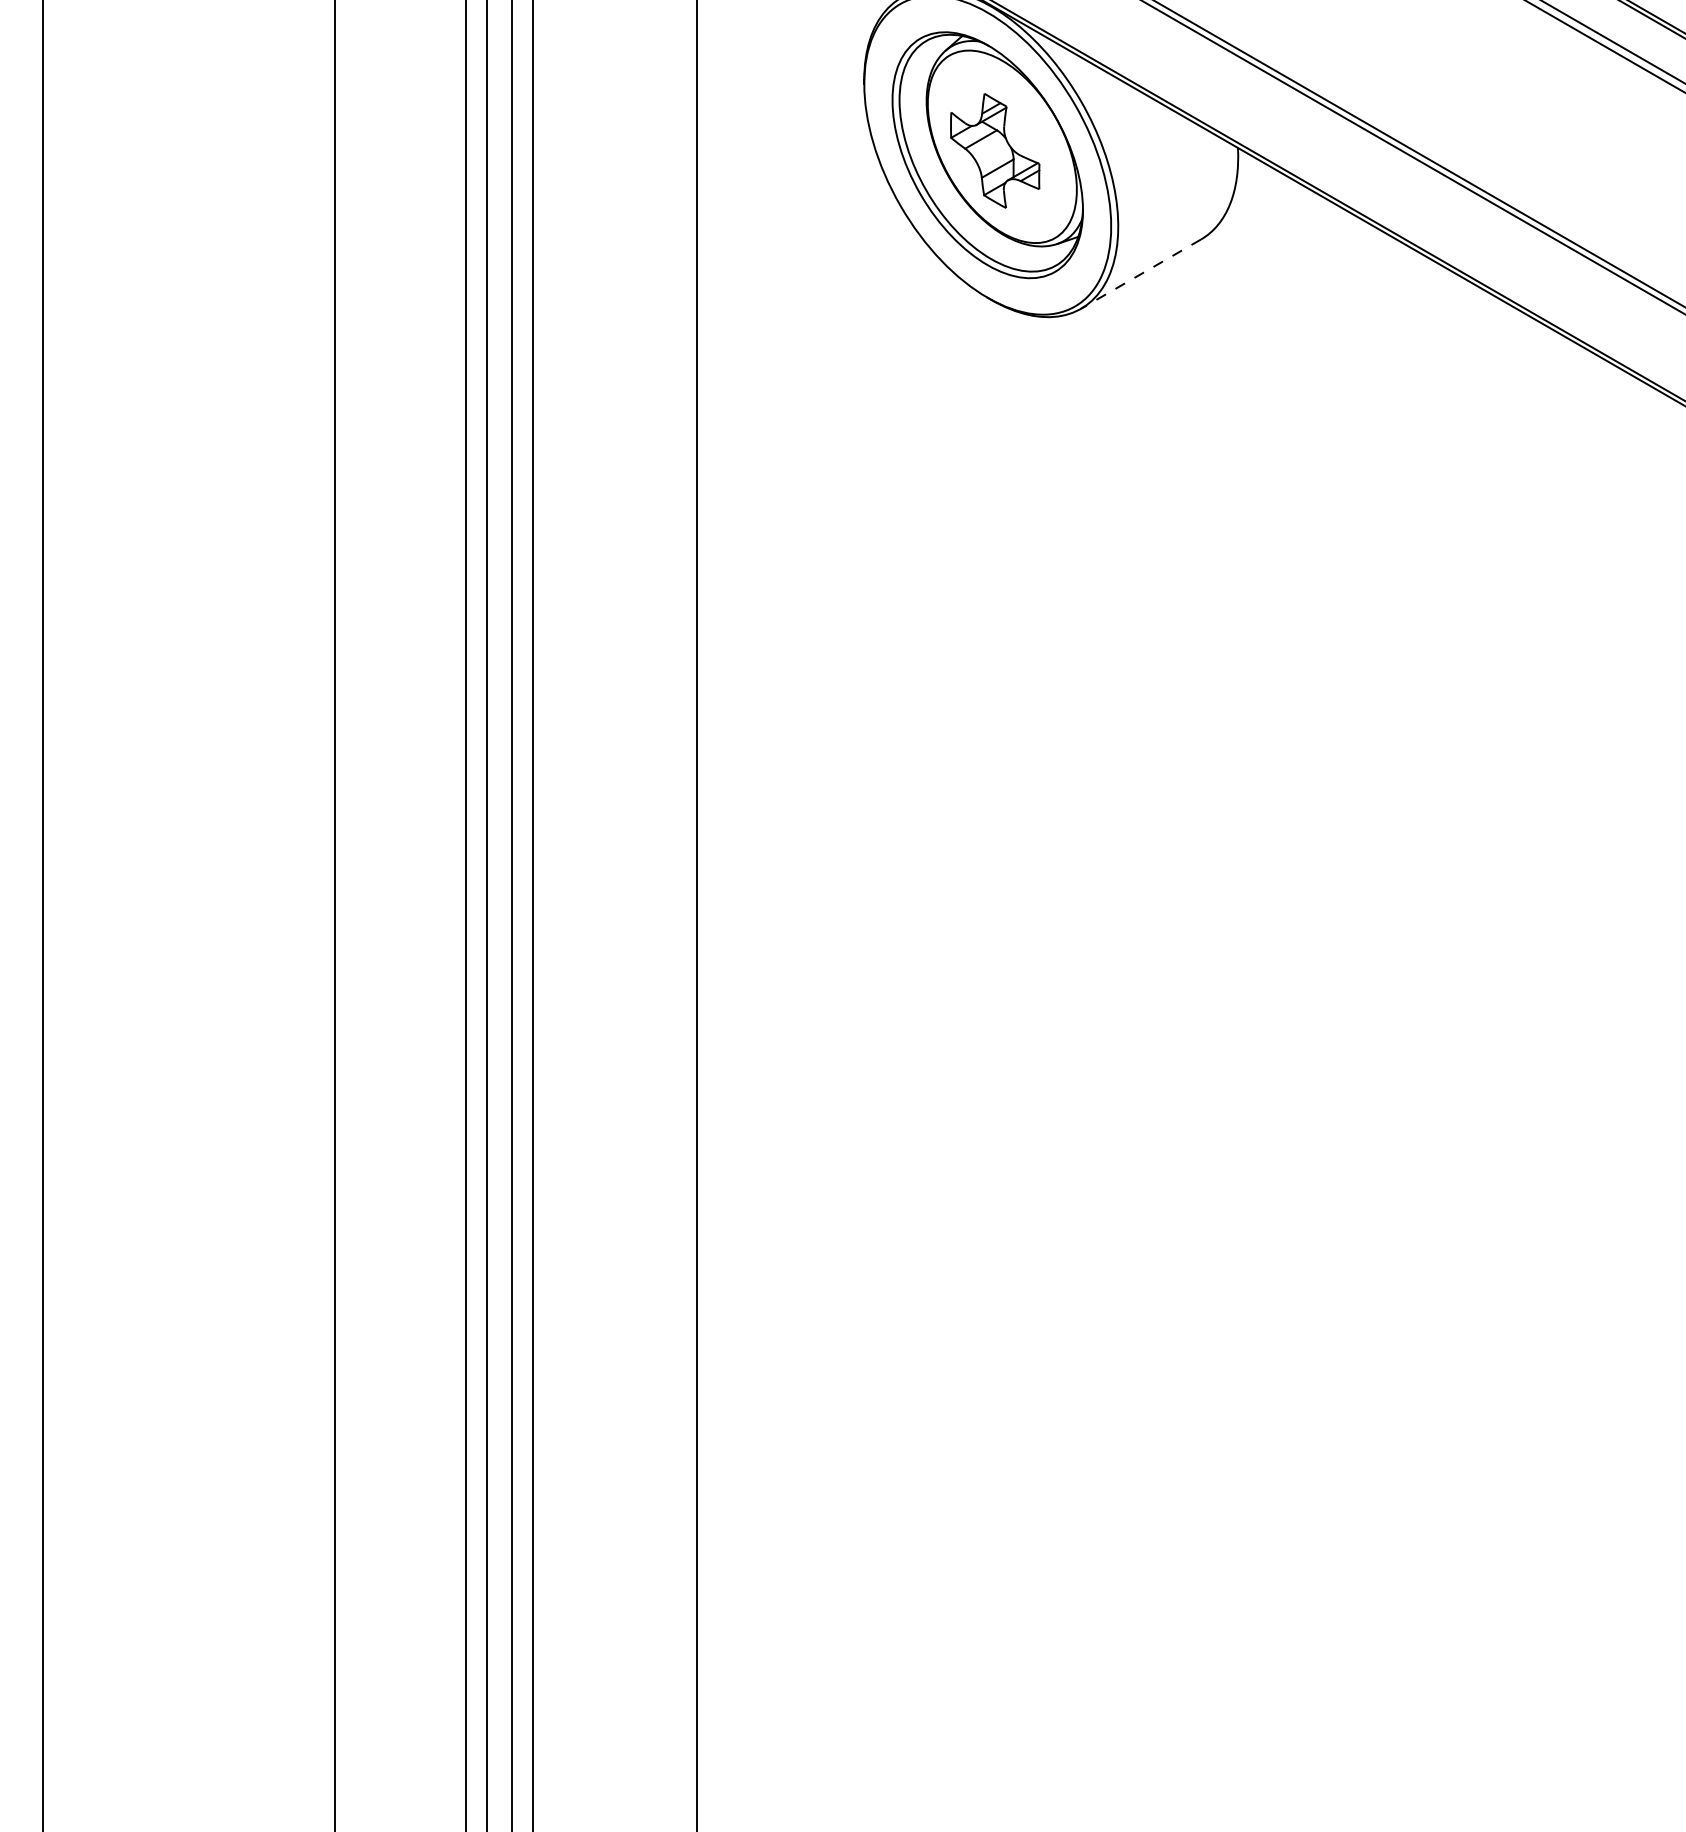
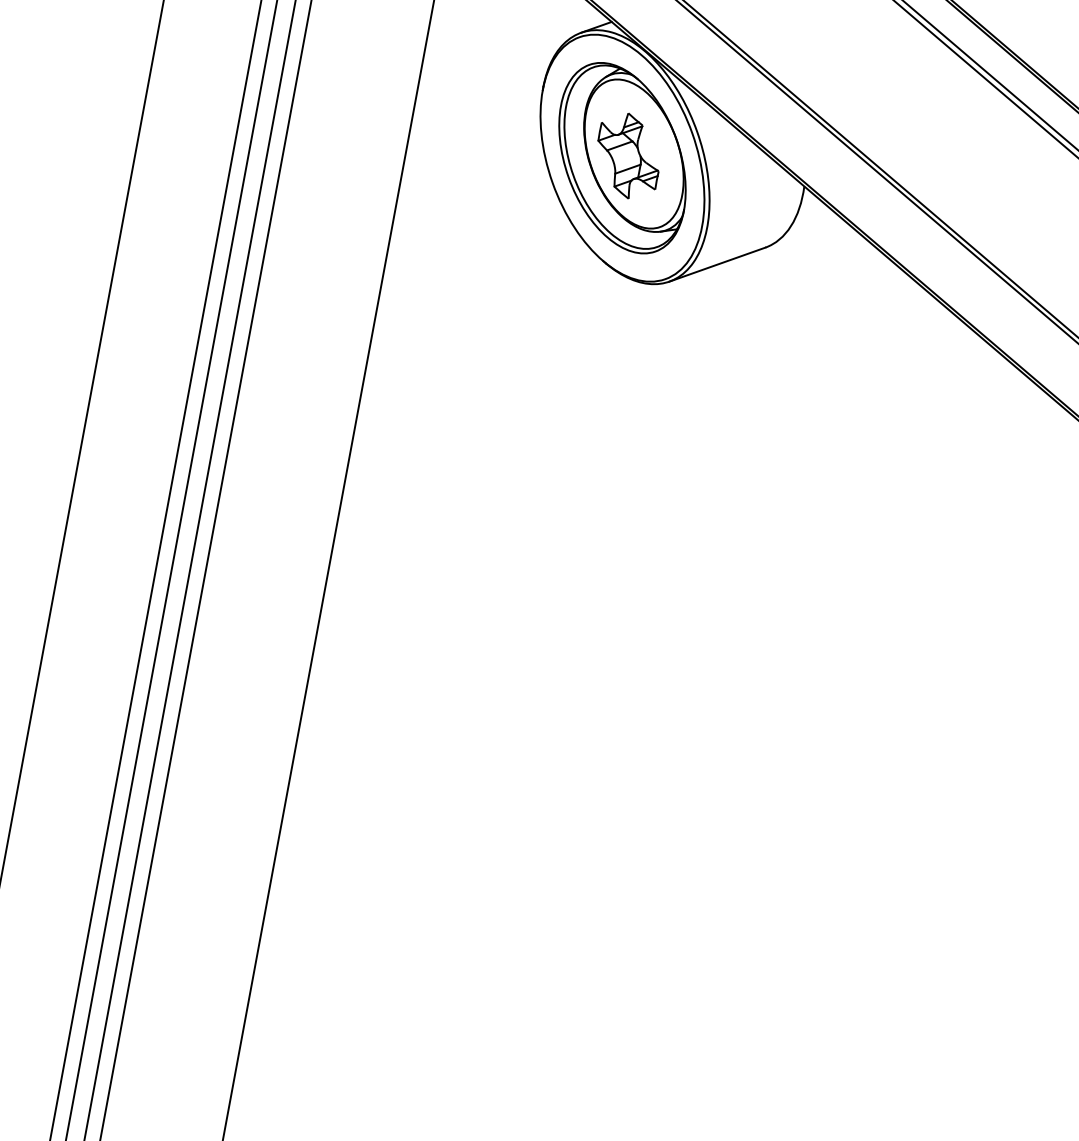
line: (1140, 274) -> (716, 264), dashed -> solid

